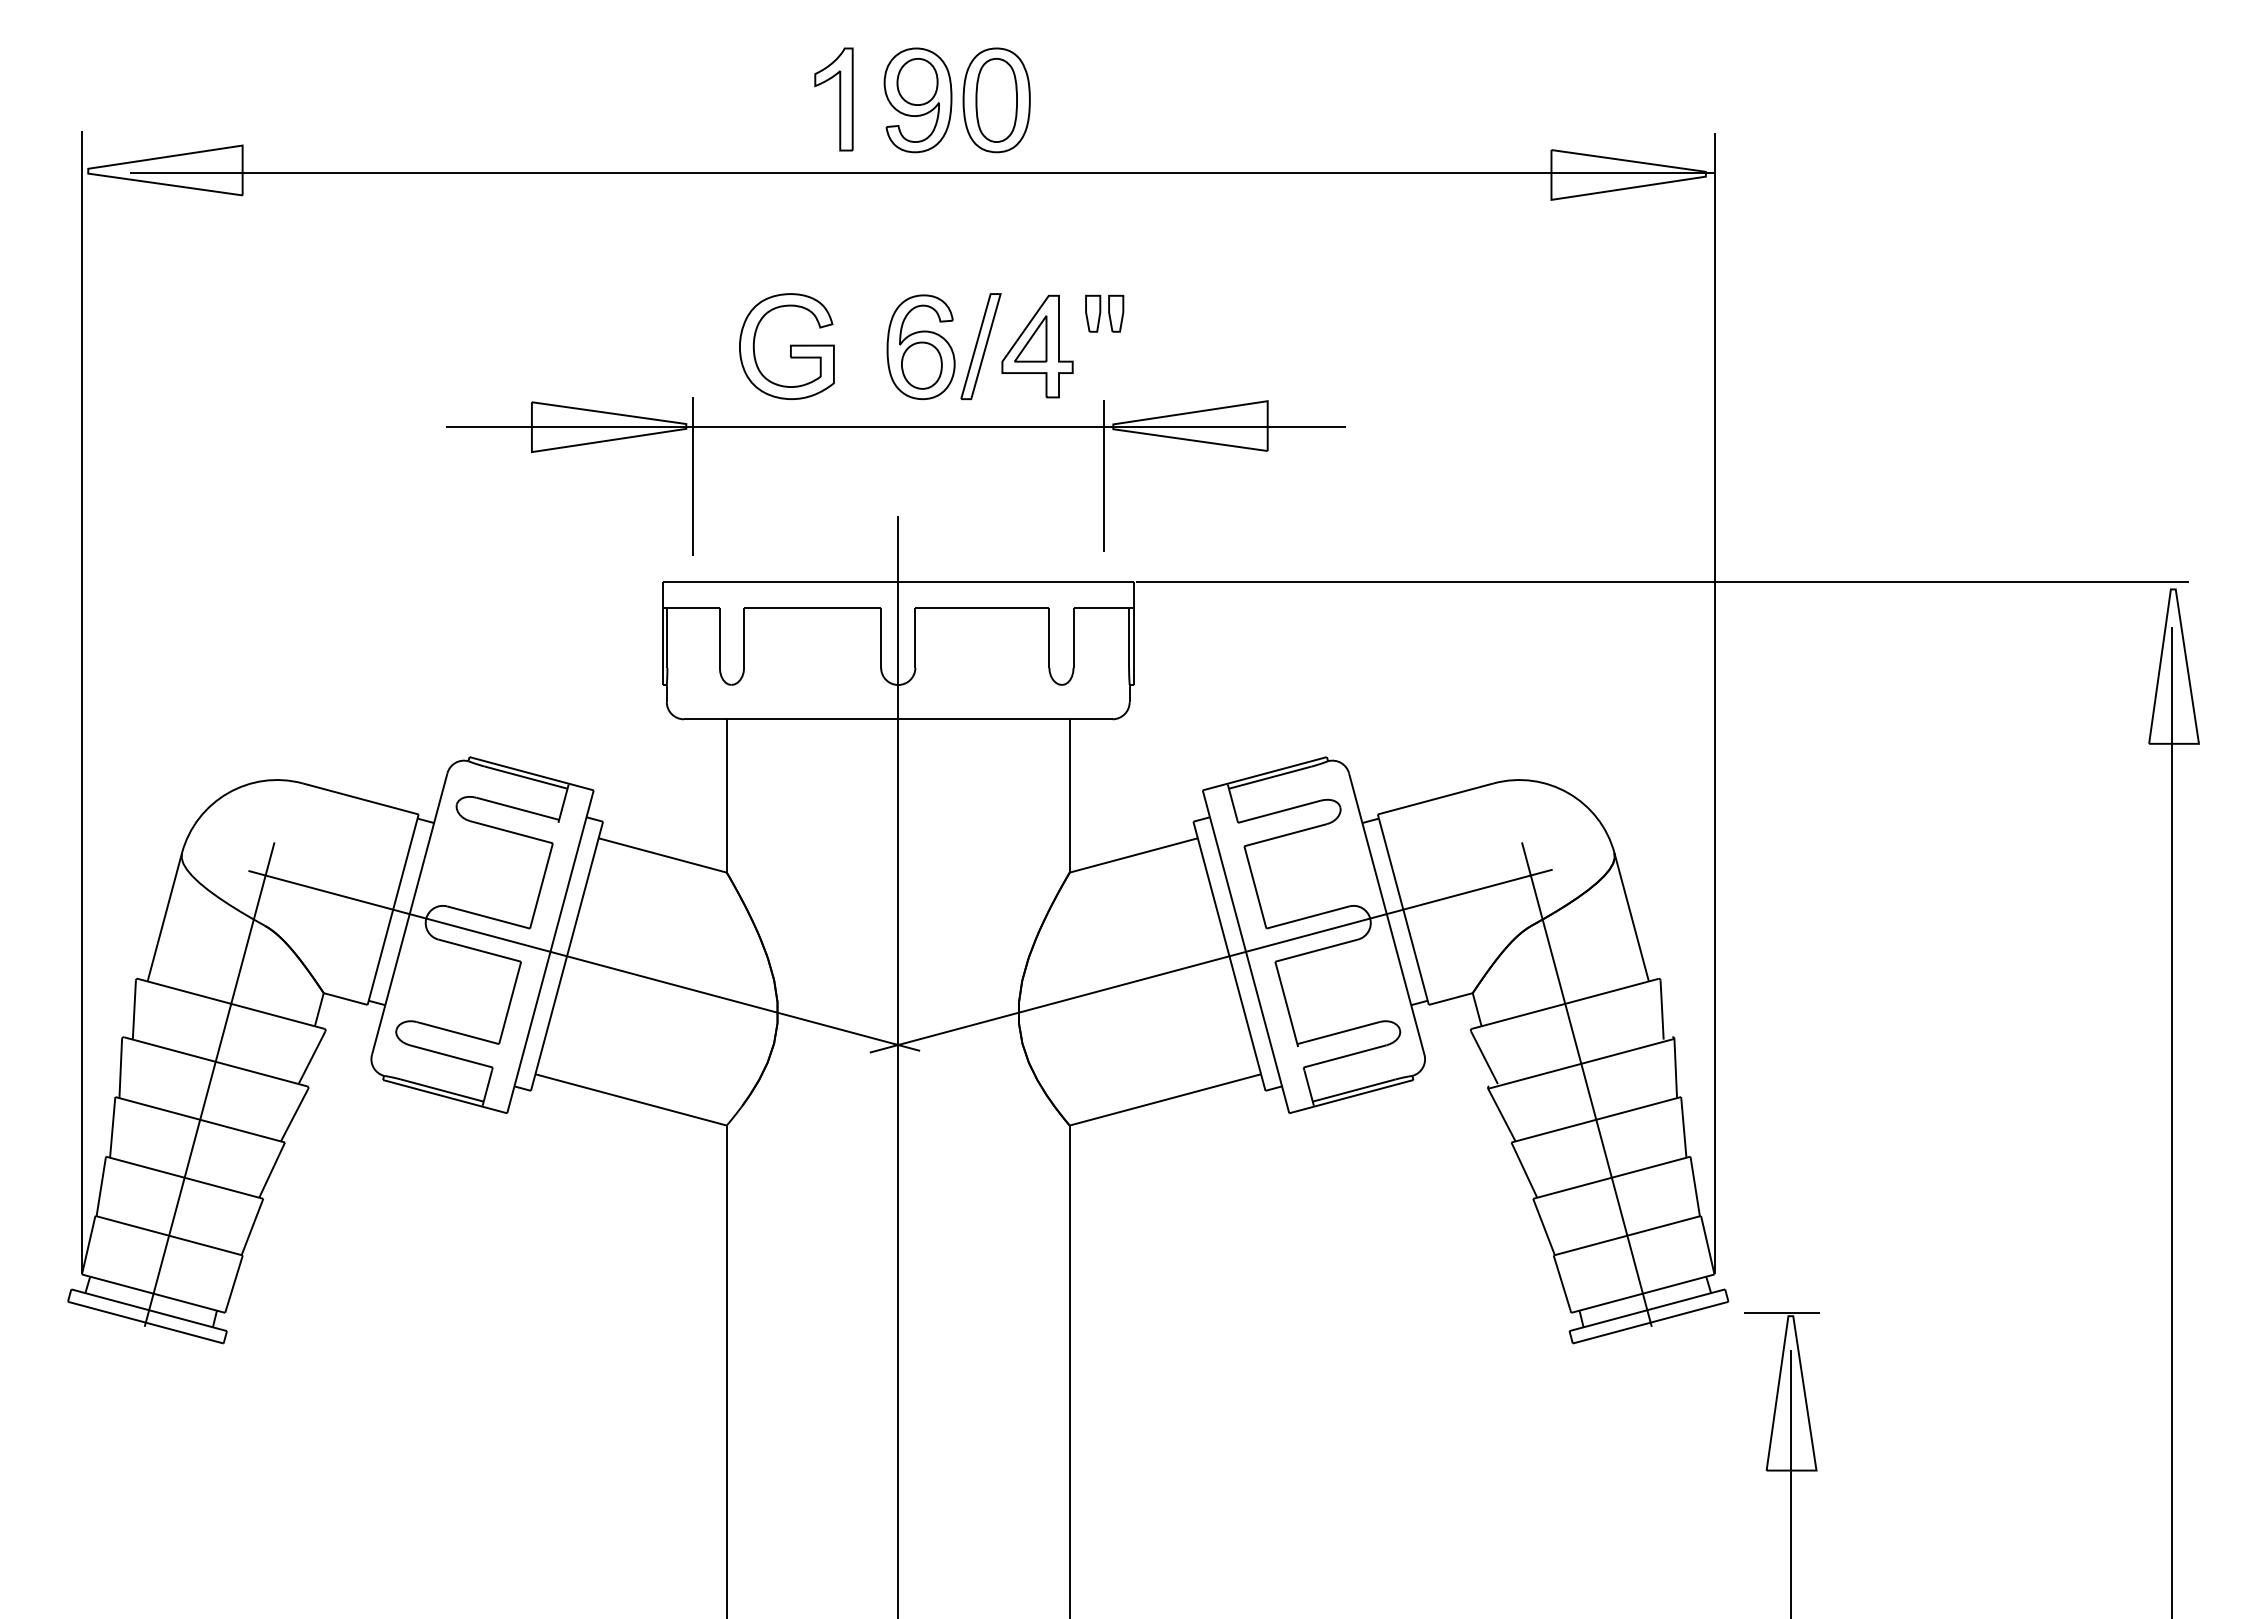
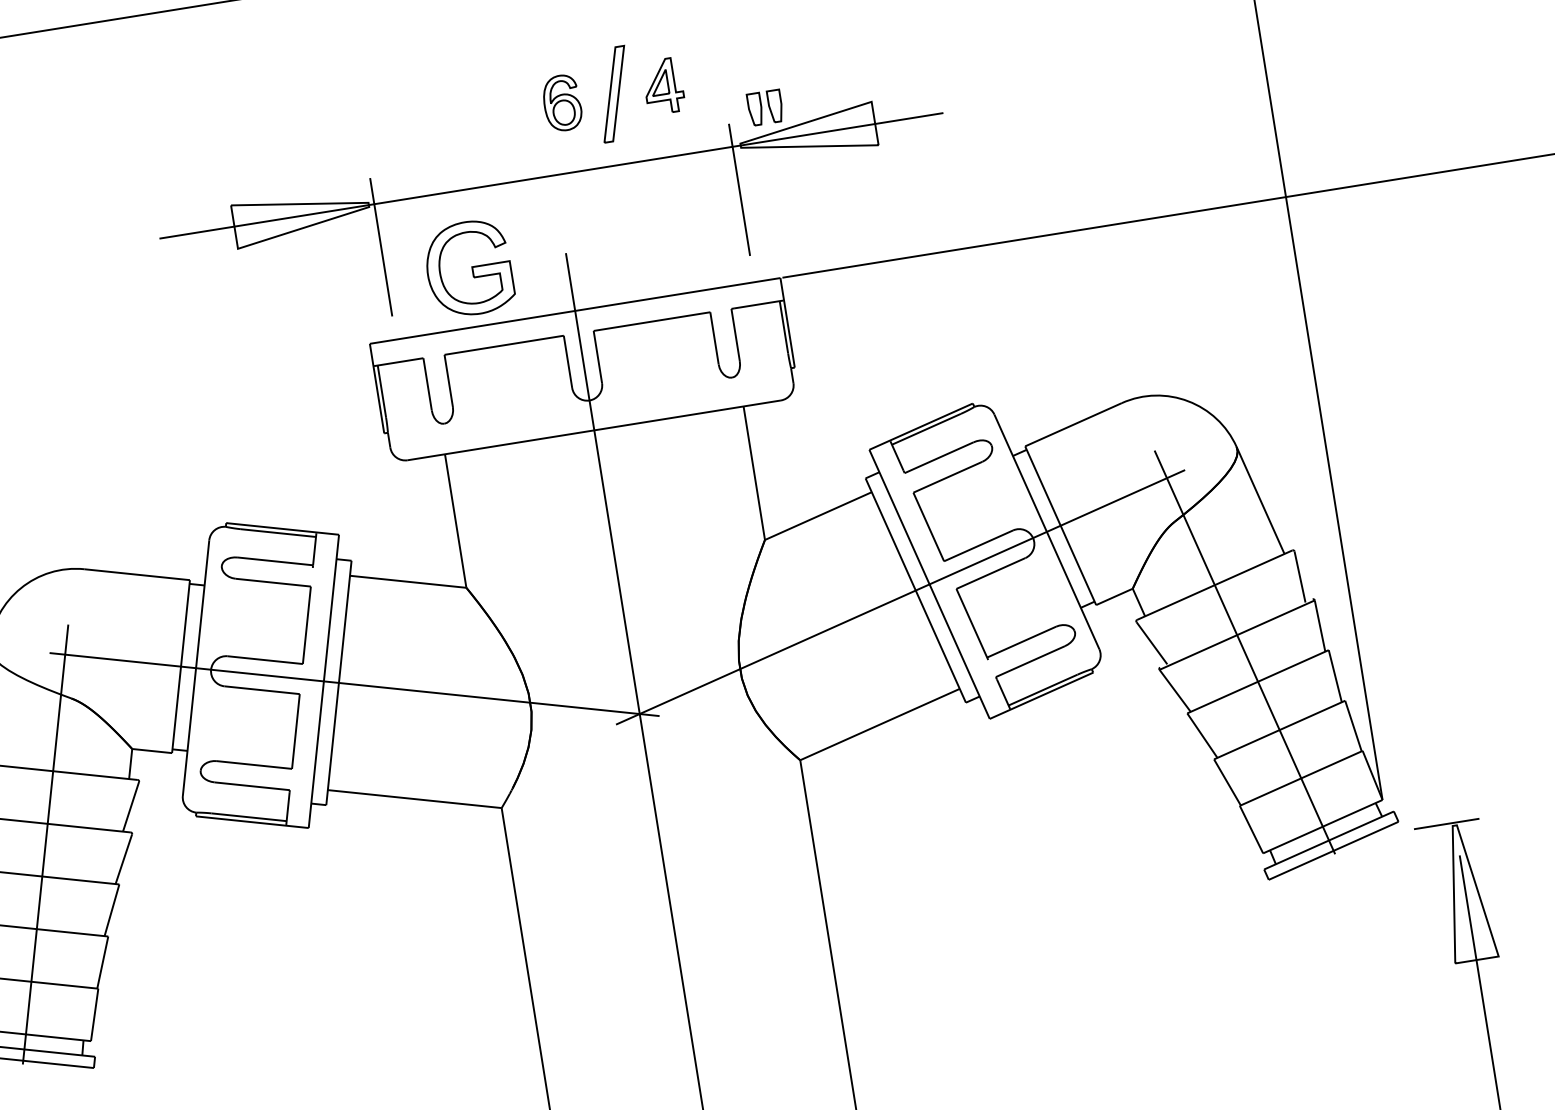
part: (1104, 313) -> (765, 107), moved
part: (786, 346) -> (468, 268), moved
part: (920, 346) -> (561, 102), size x0.6
part: (1037, 346) -> (663, 86), size x0.6

